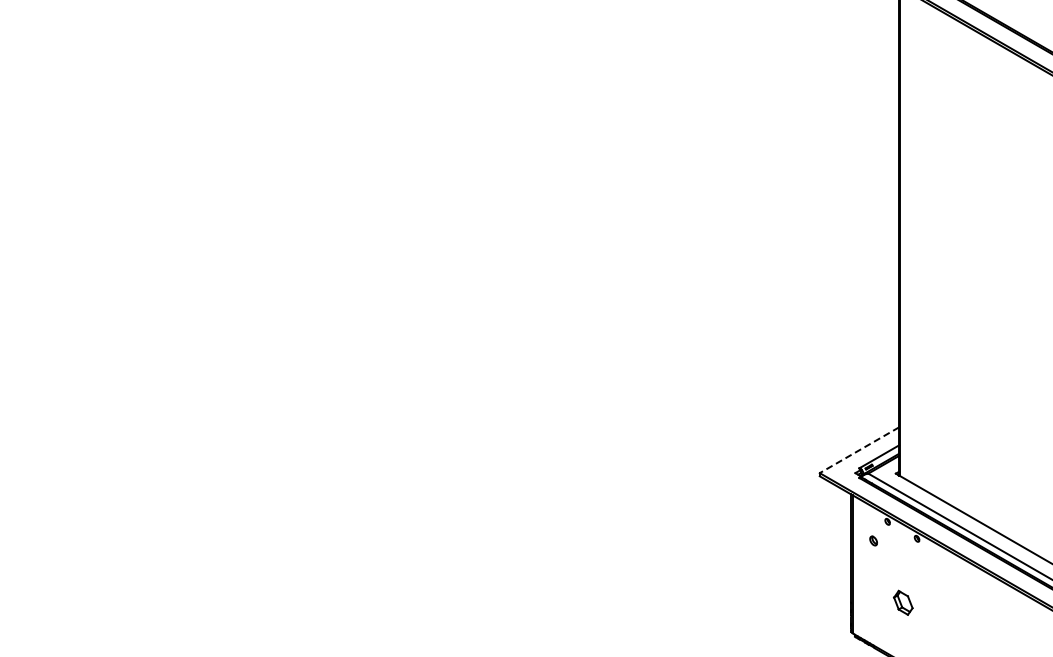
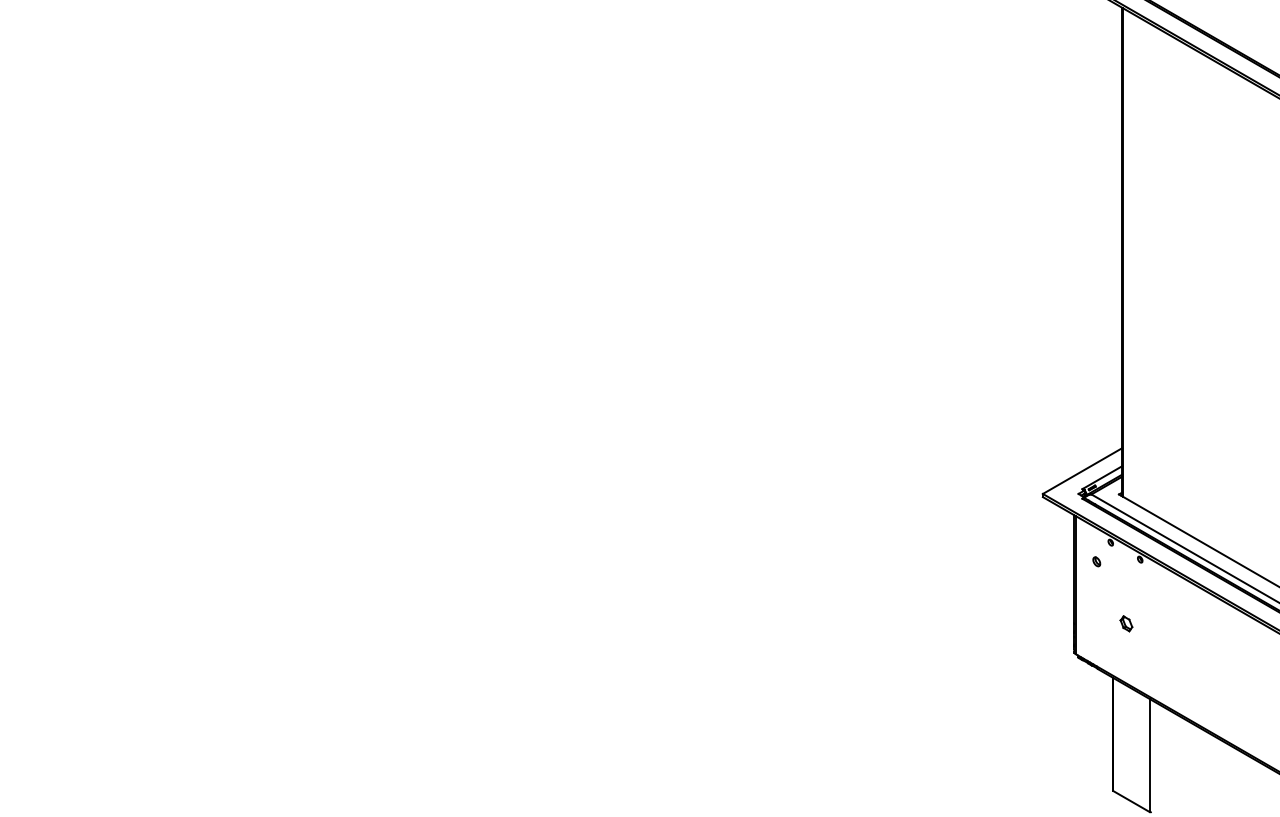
line: (859, 450) -> (1082, 471), dashed -> solid
part: (903, 602) -> (1126, 623), size x0.62

